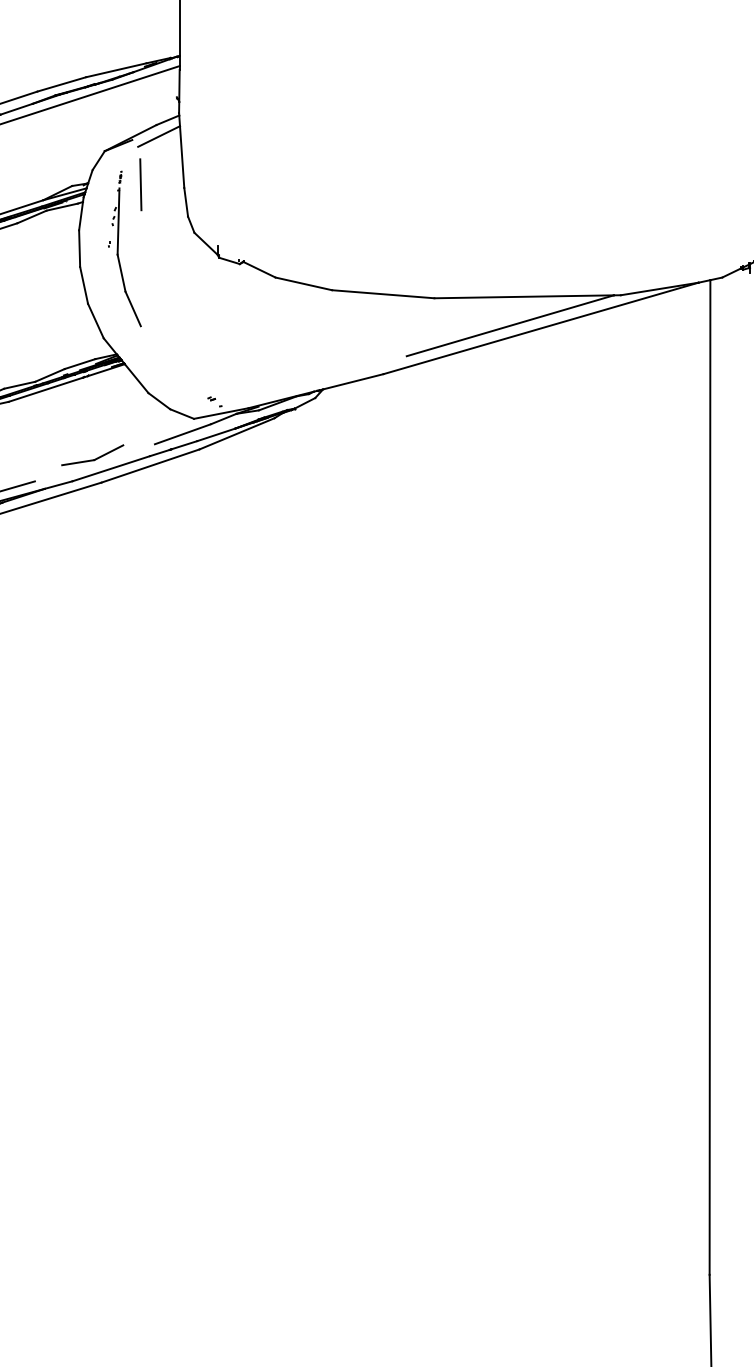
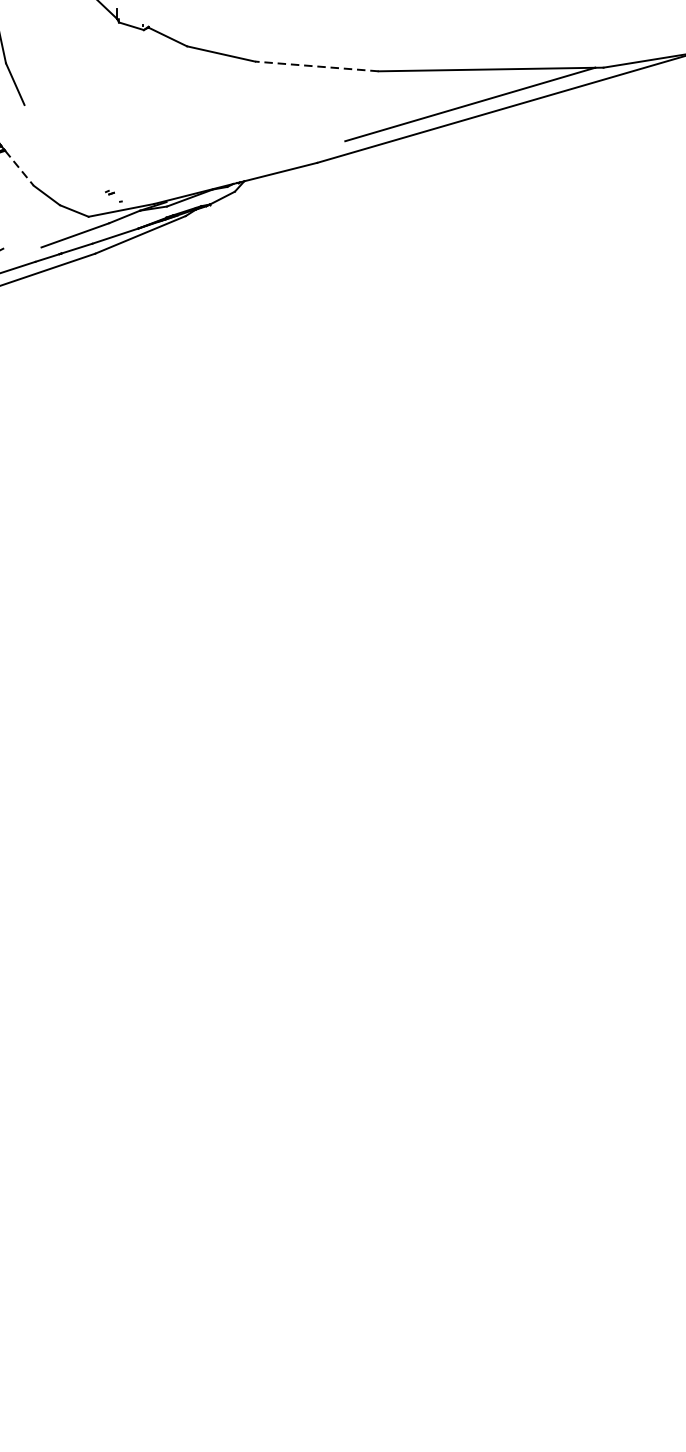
line: (382, 294) -> (316, 66), solid -> dashed
line: (136, 378) -> (19, 168), solid -> dashed

